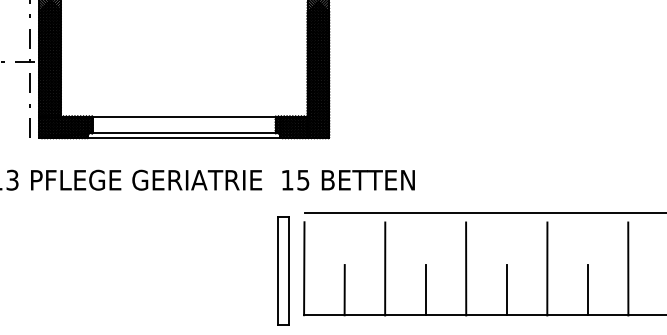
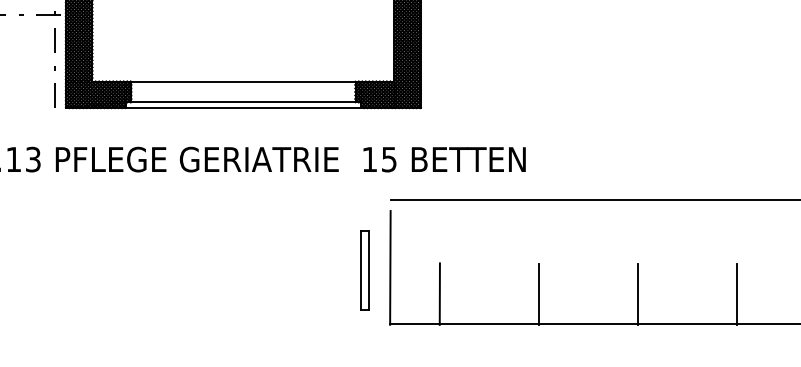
line: (385, 268) -> (489, 267), removed
line: (466, 268) -> (588, 267), removed
line: (547, 268) -> (688, 267), removed
line: (628, 268) -> (787, 267), removed
part: (283, 270) -> (364, 270), size x0.6

